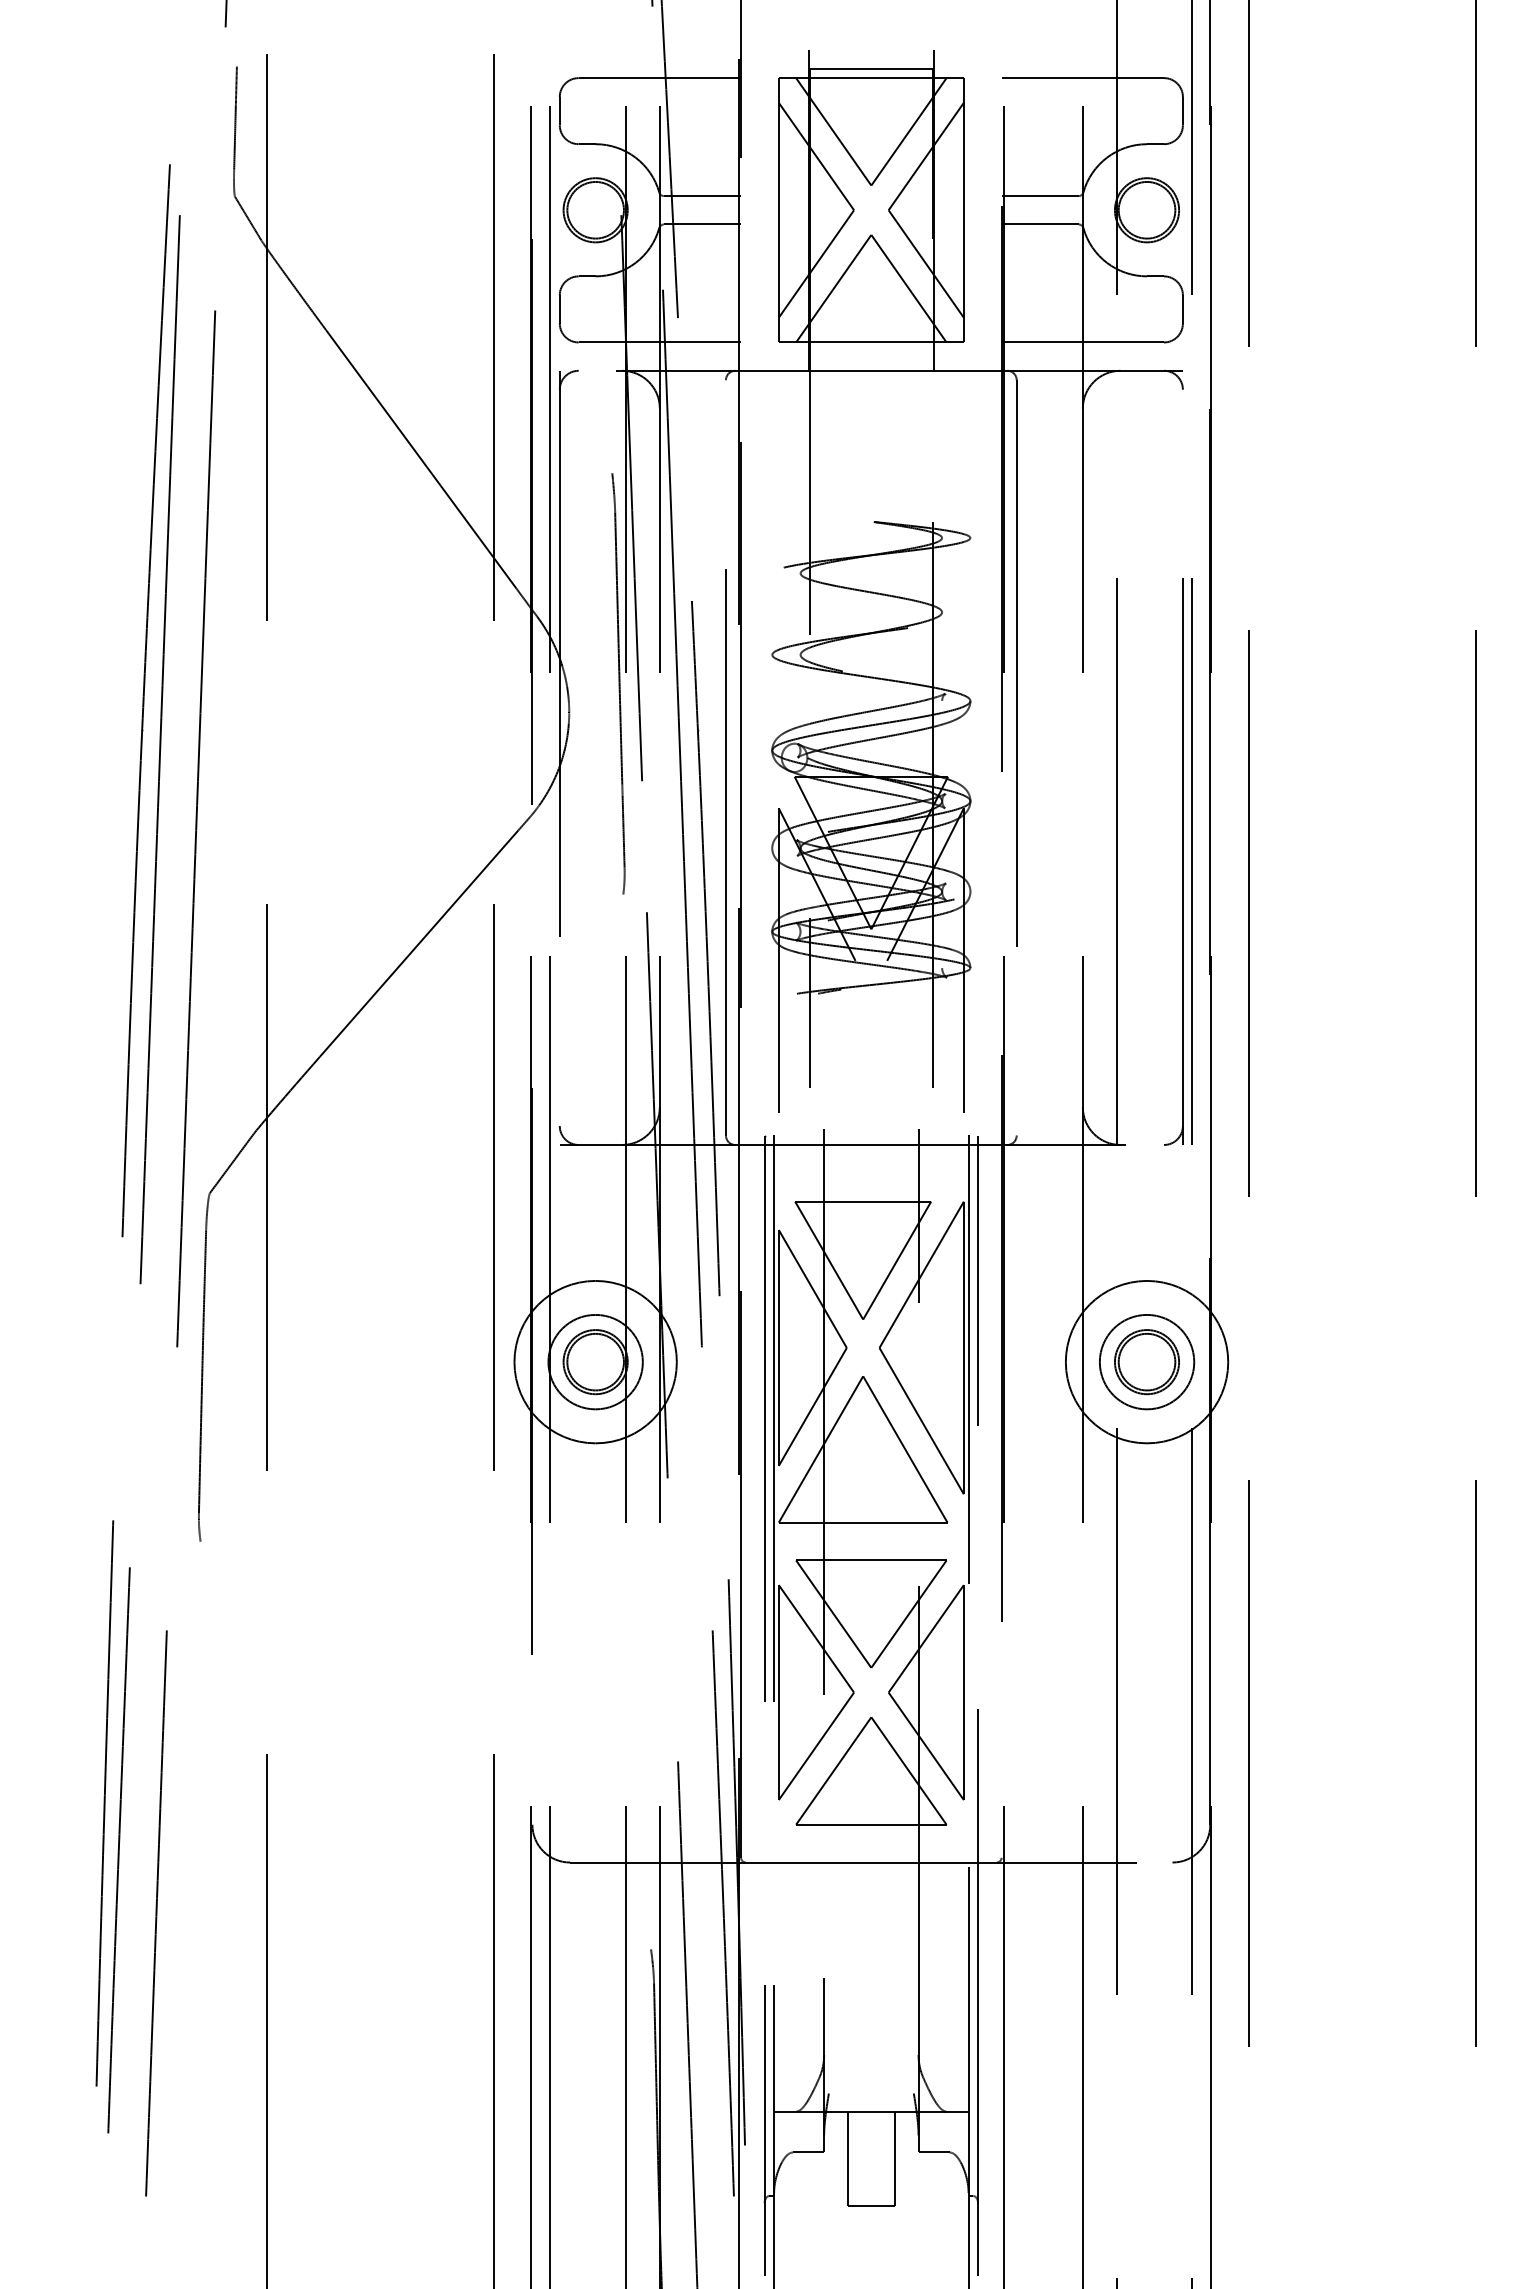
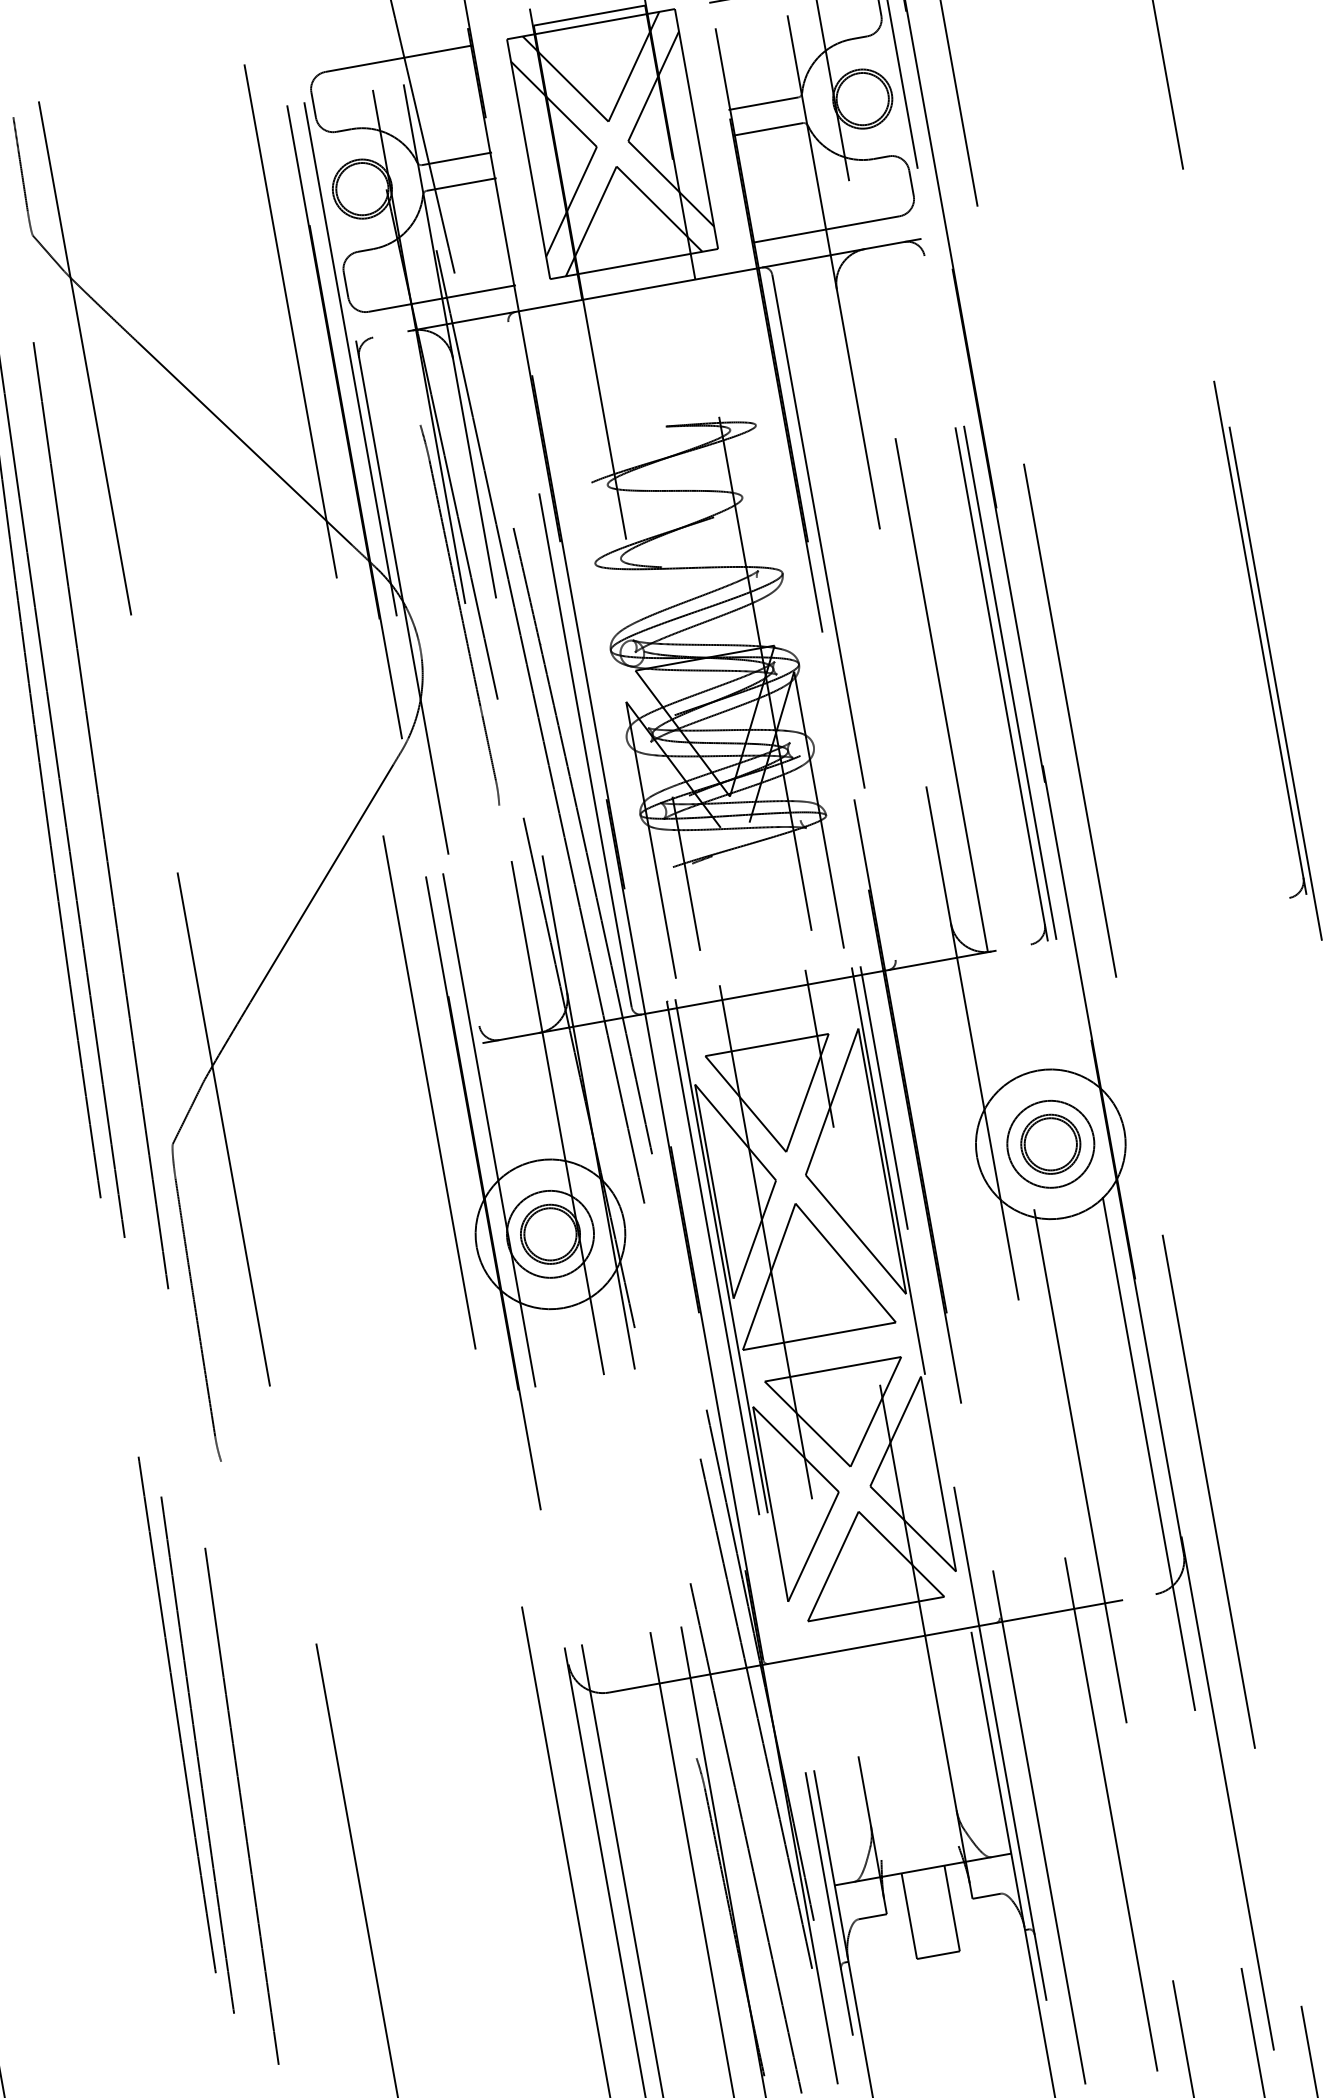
part: (1467, 861) -> (1259, 637), added

